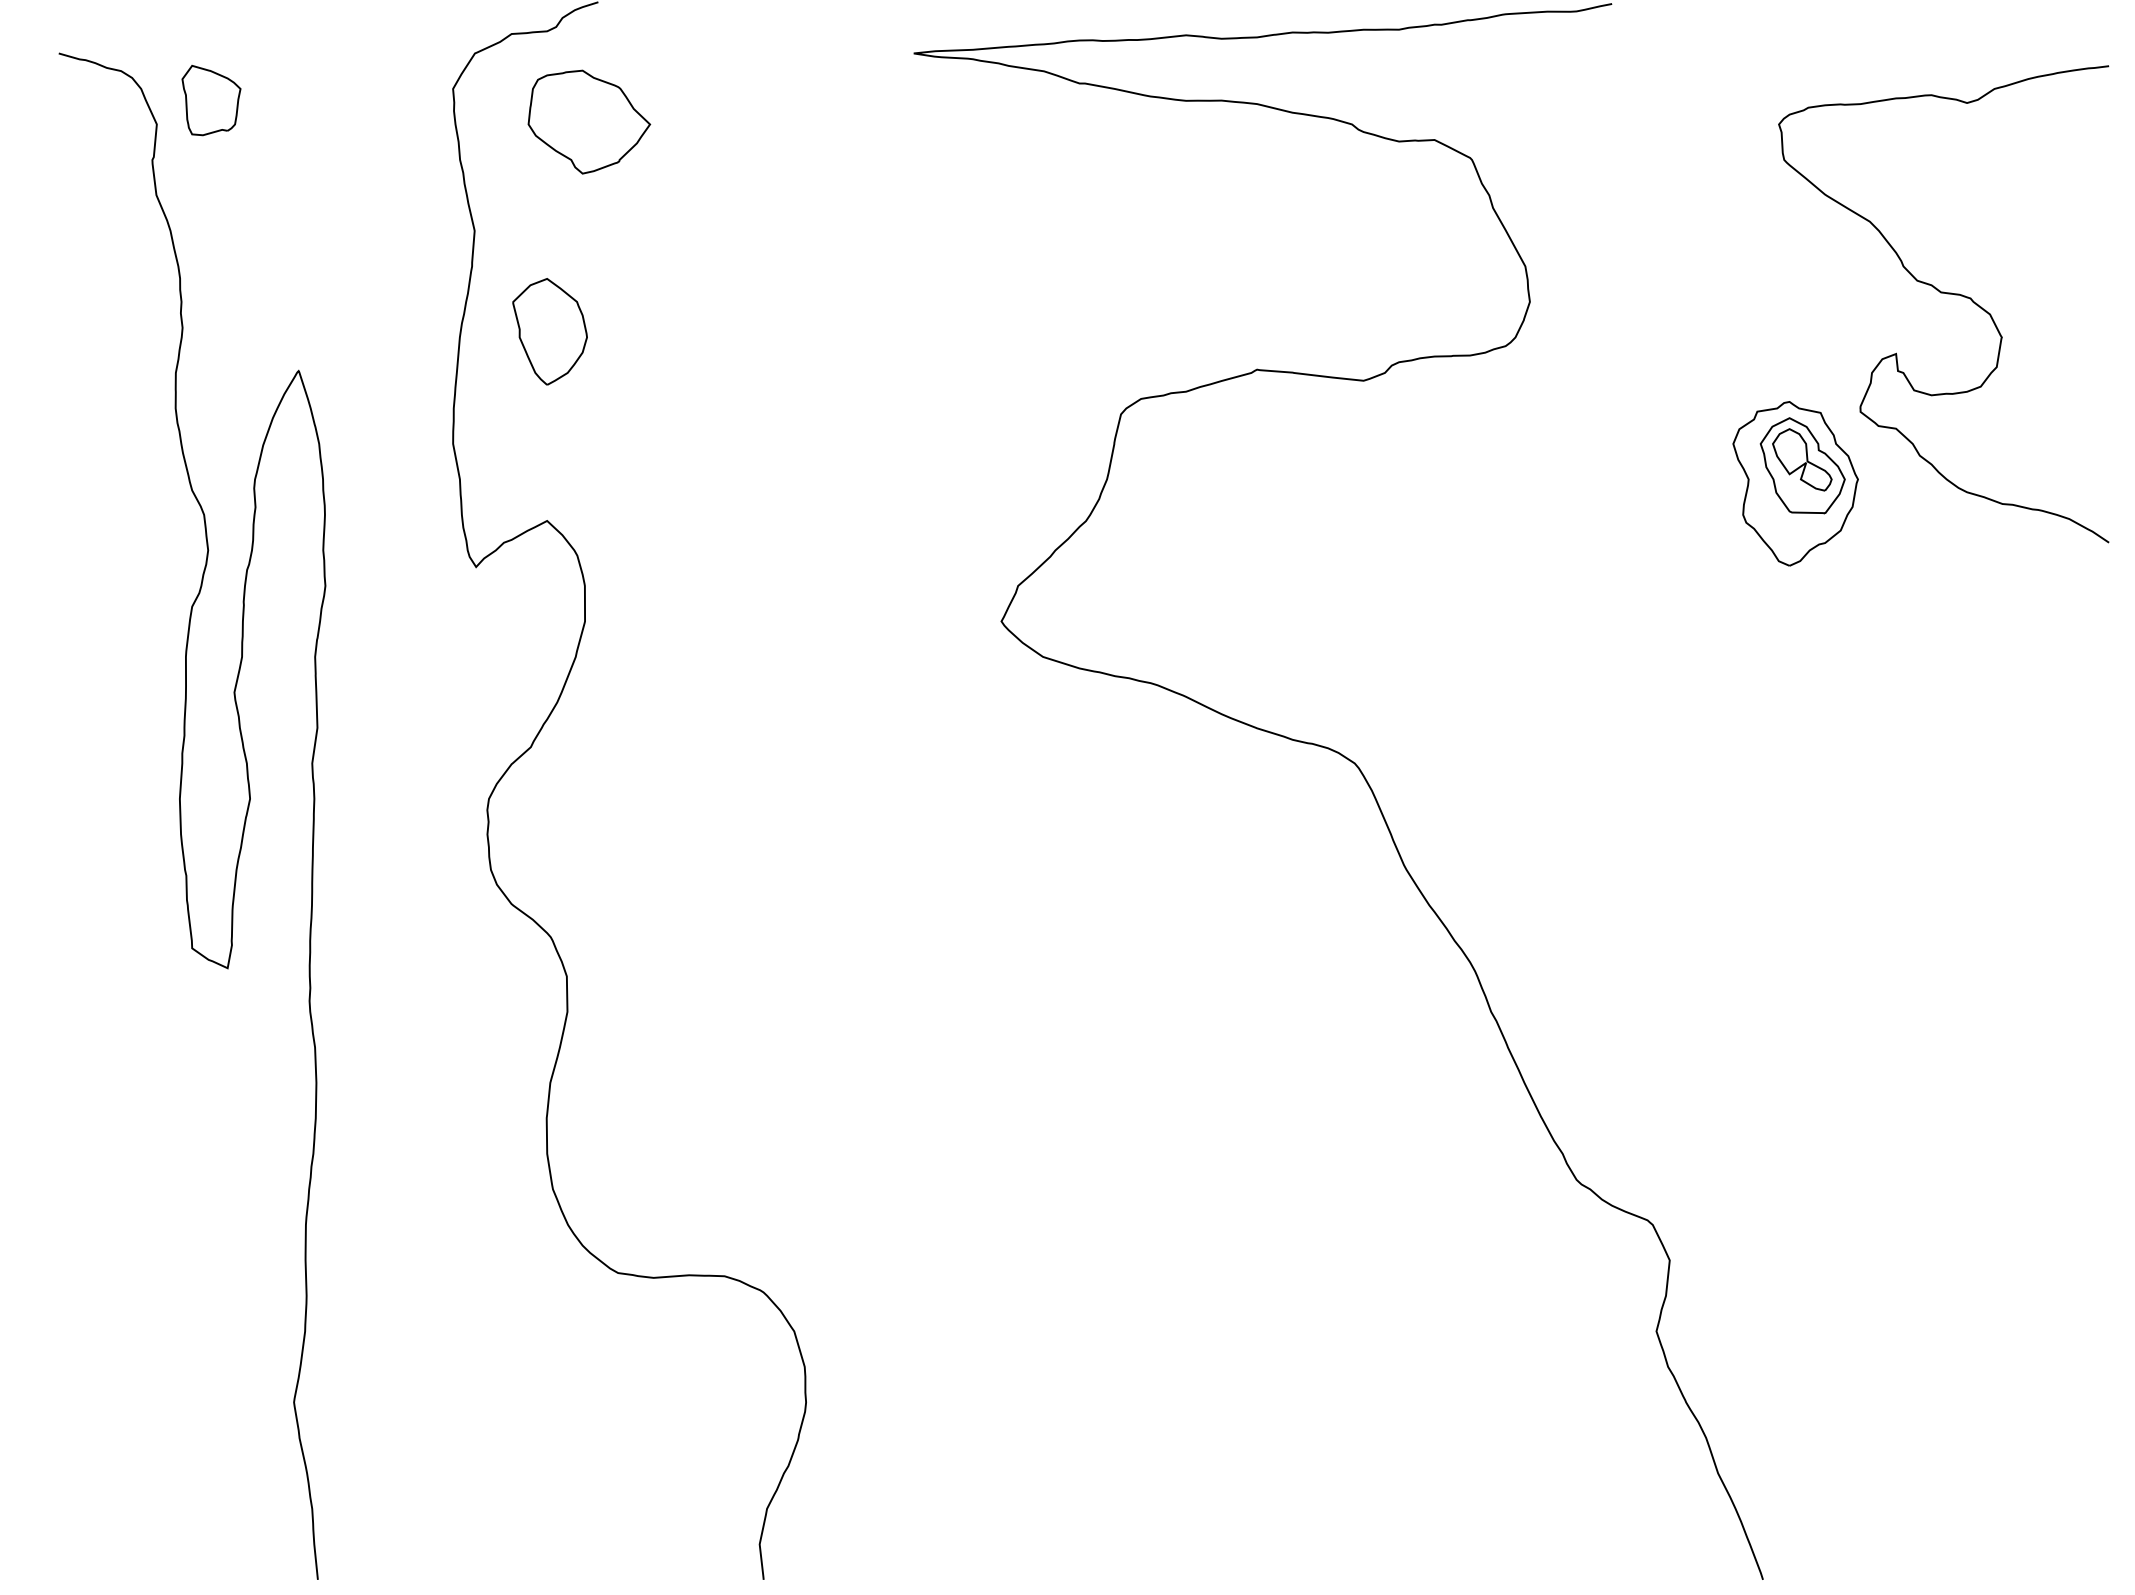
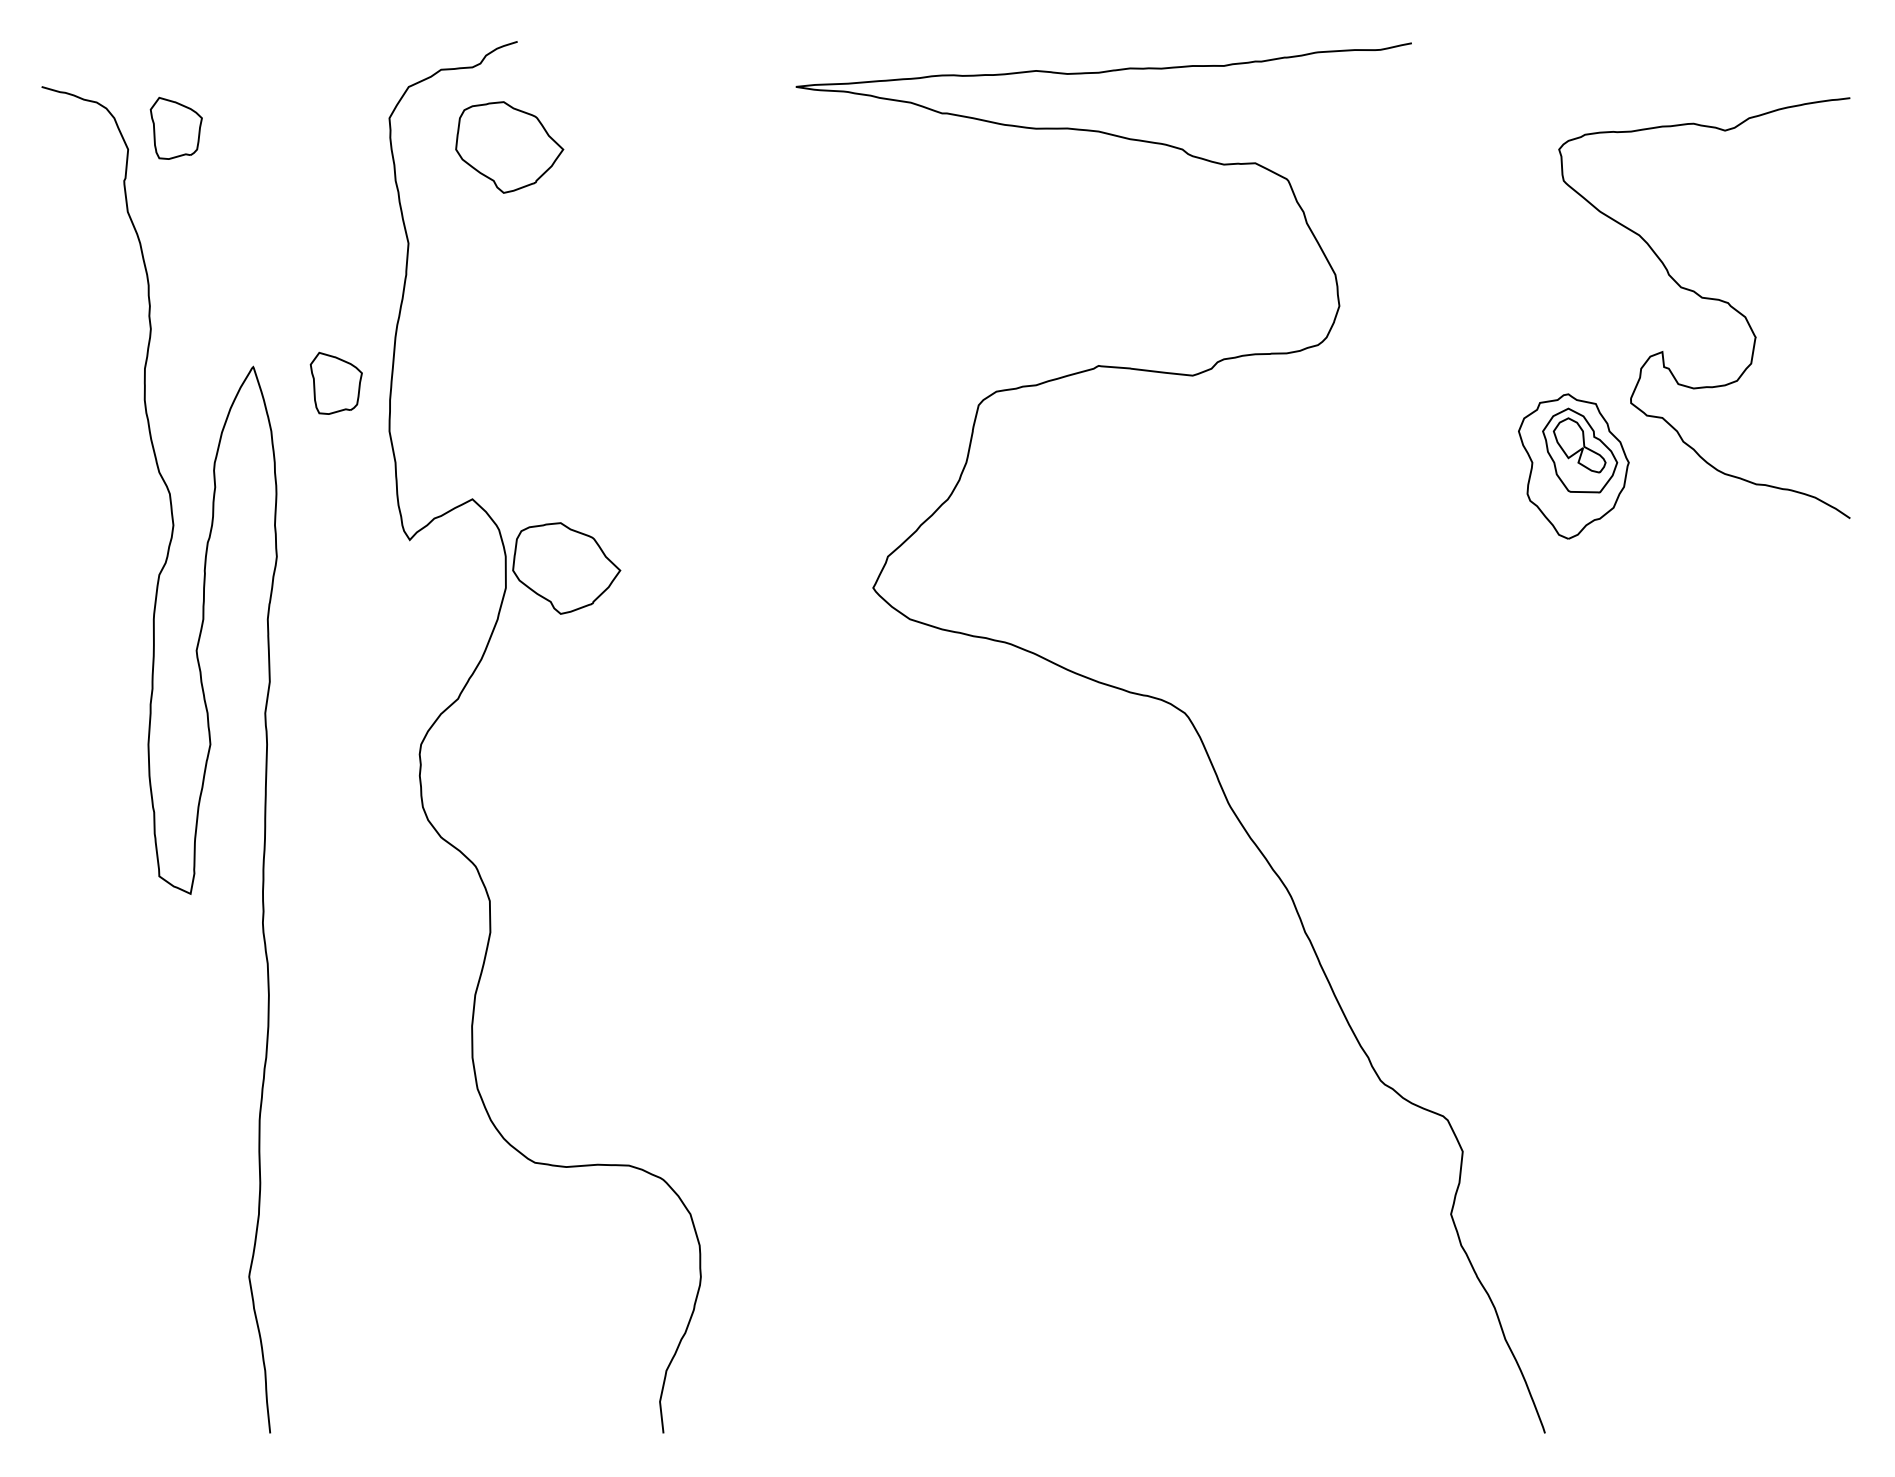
part: (549, 330) -> (474, 331), removed
part: (391, 388) -> (335, 382), added
part: (653, 599) -> (566, 568), added

